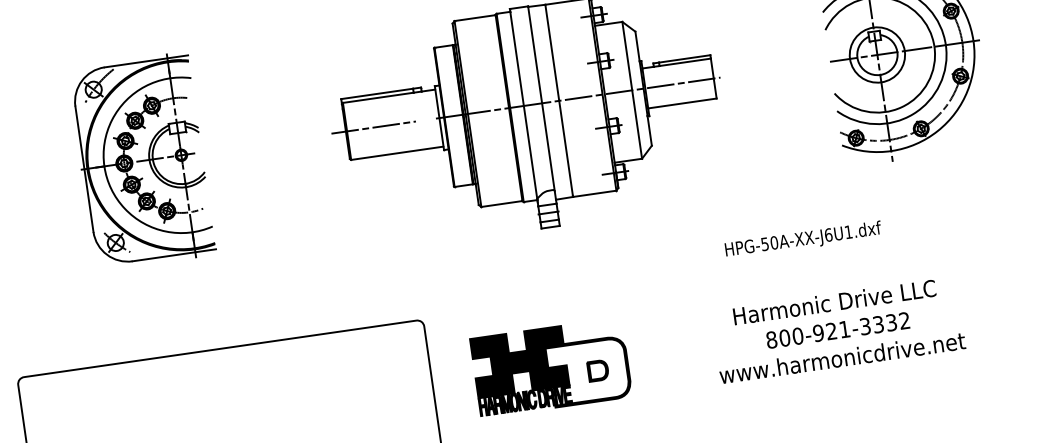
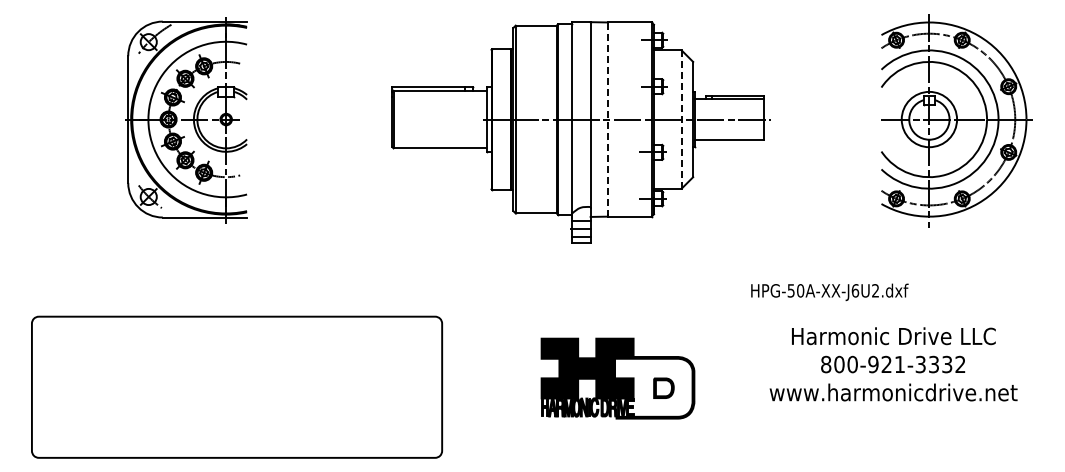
line: (632, 91) -> (681, 120), solid -> dashed
line: (558, 100) -> (607, 119), solid -> dashed
line: (373, 127) -> (420, 119), removed
text: (848, 231) -> (875, 290), HPG-50A-XX-J6U1.dxf -> HPG-50A-XX-J6U2.dxf
part: (838, 330) -> (893, 364), moved
part: (550, 367) -> (617, 378), moved

